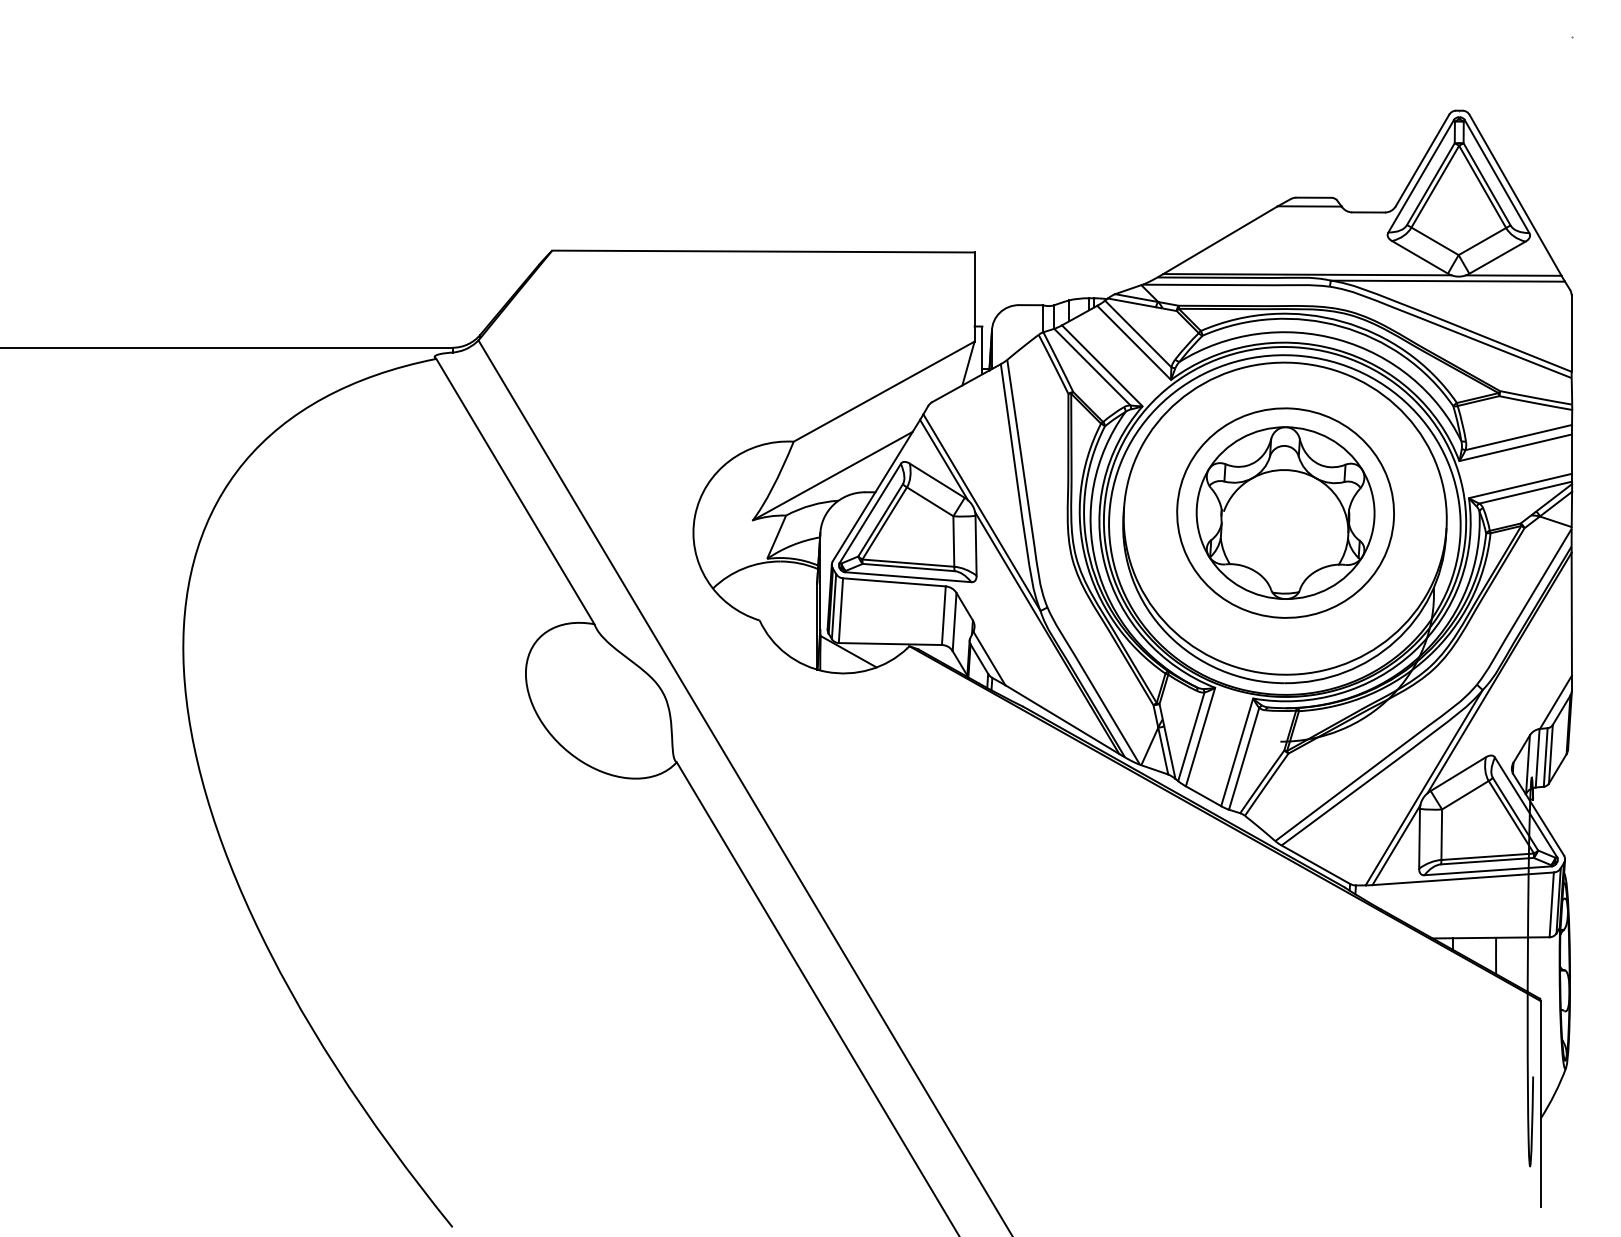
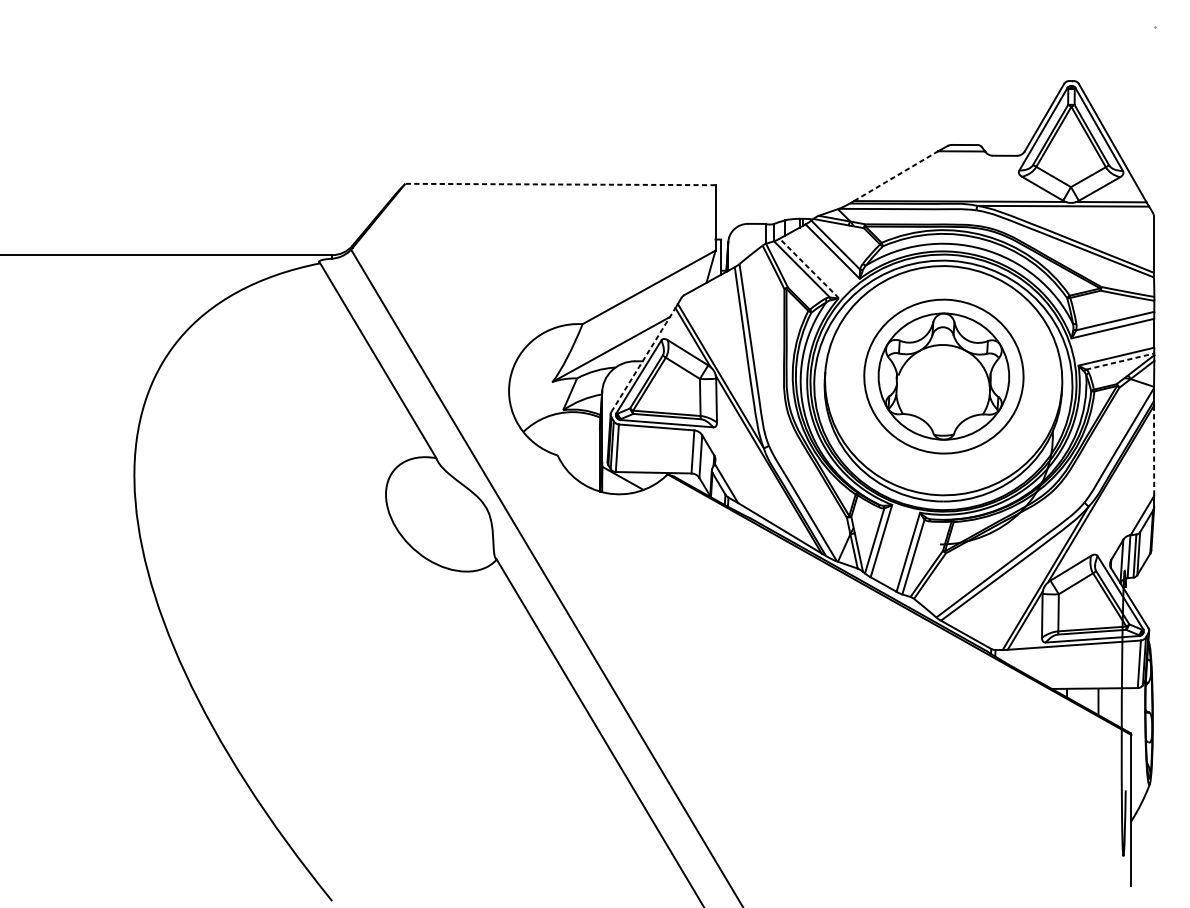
line: (1220, 240) -> (896, 176), solid -> dashed
line: (762, 251) -> (559, 184), solid -> dashed
line: (1101, 365) -> (808, 268), solid -> dashed
line: (876, 490) -> (643, 359), solid -> dashed
line: (1525, 492) -> (1120, 361), solid -> dashed
line: (1571, 614) -> (1153, 451), solid -> dashed

